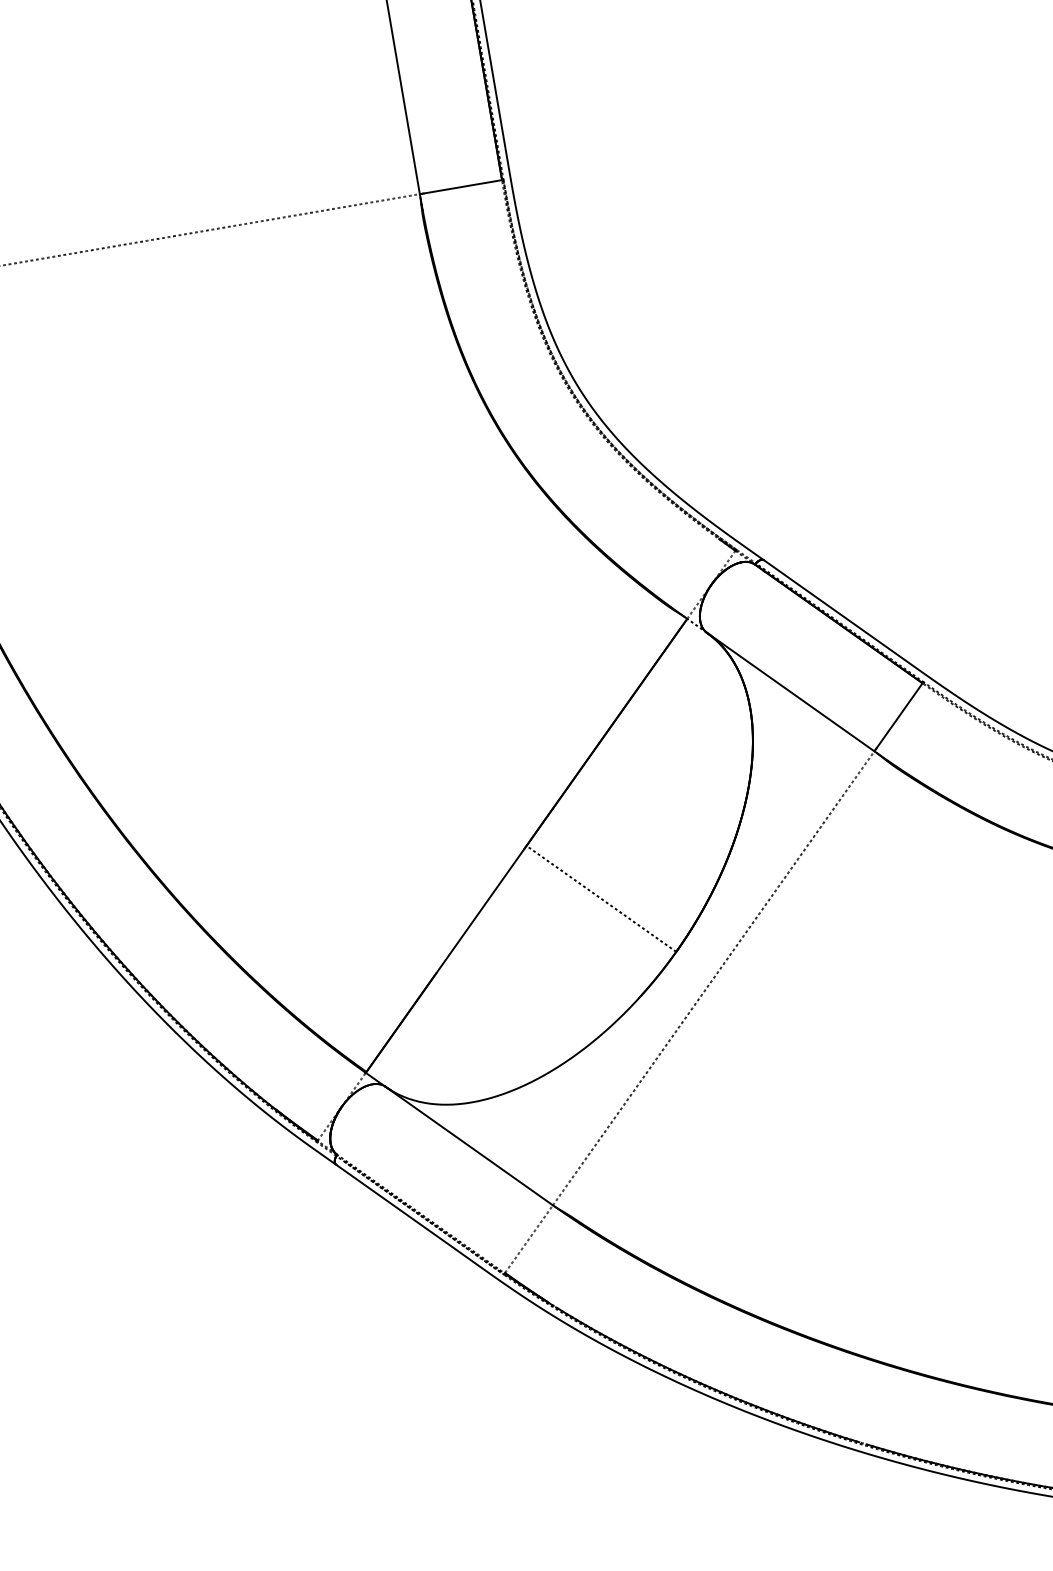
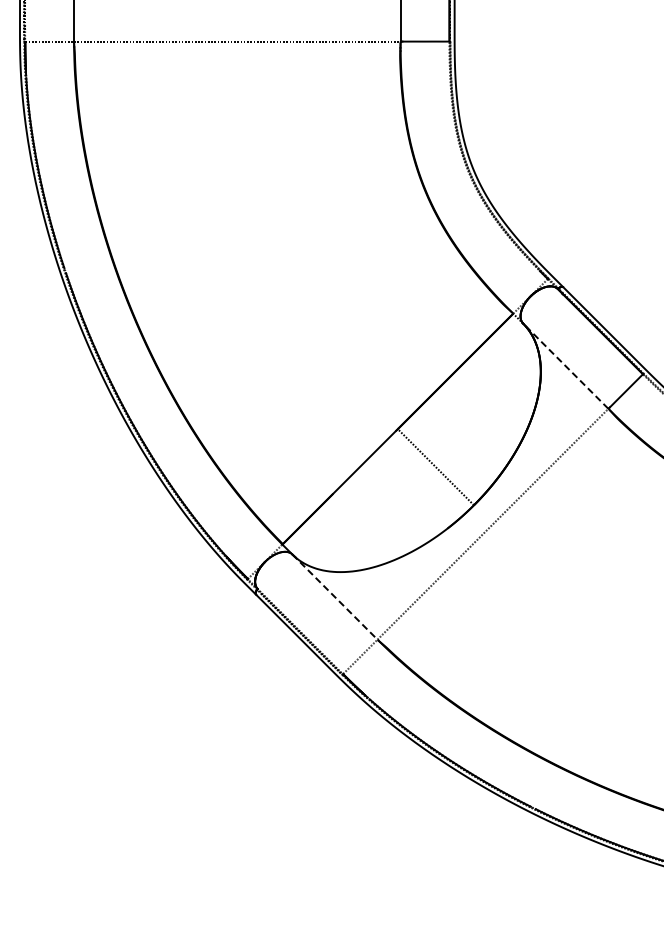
line: (789, 690) -> (565, 365), solid -> dashed
line: (470, 1146) -> (335, 597), solid -> dashed

